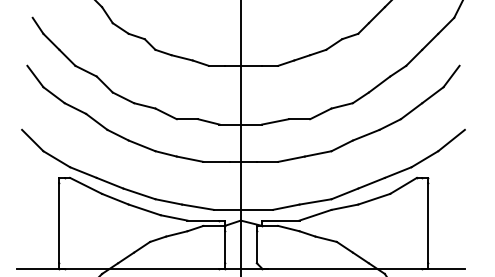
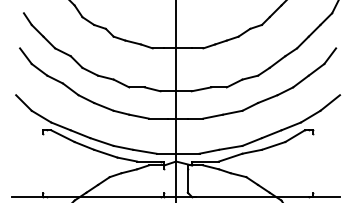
line: (59, 223) -> (43, 163), removed
line: (427, 223) -> (312, 163), removed
line: (224, 247) -> (164, 181), removed

